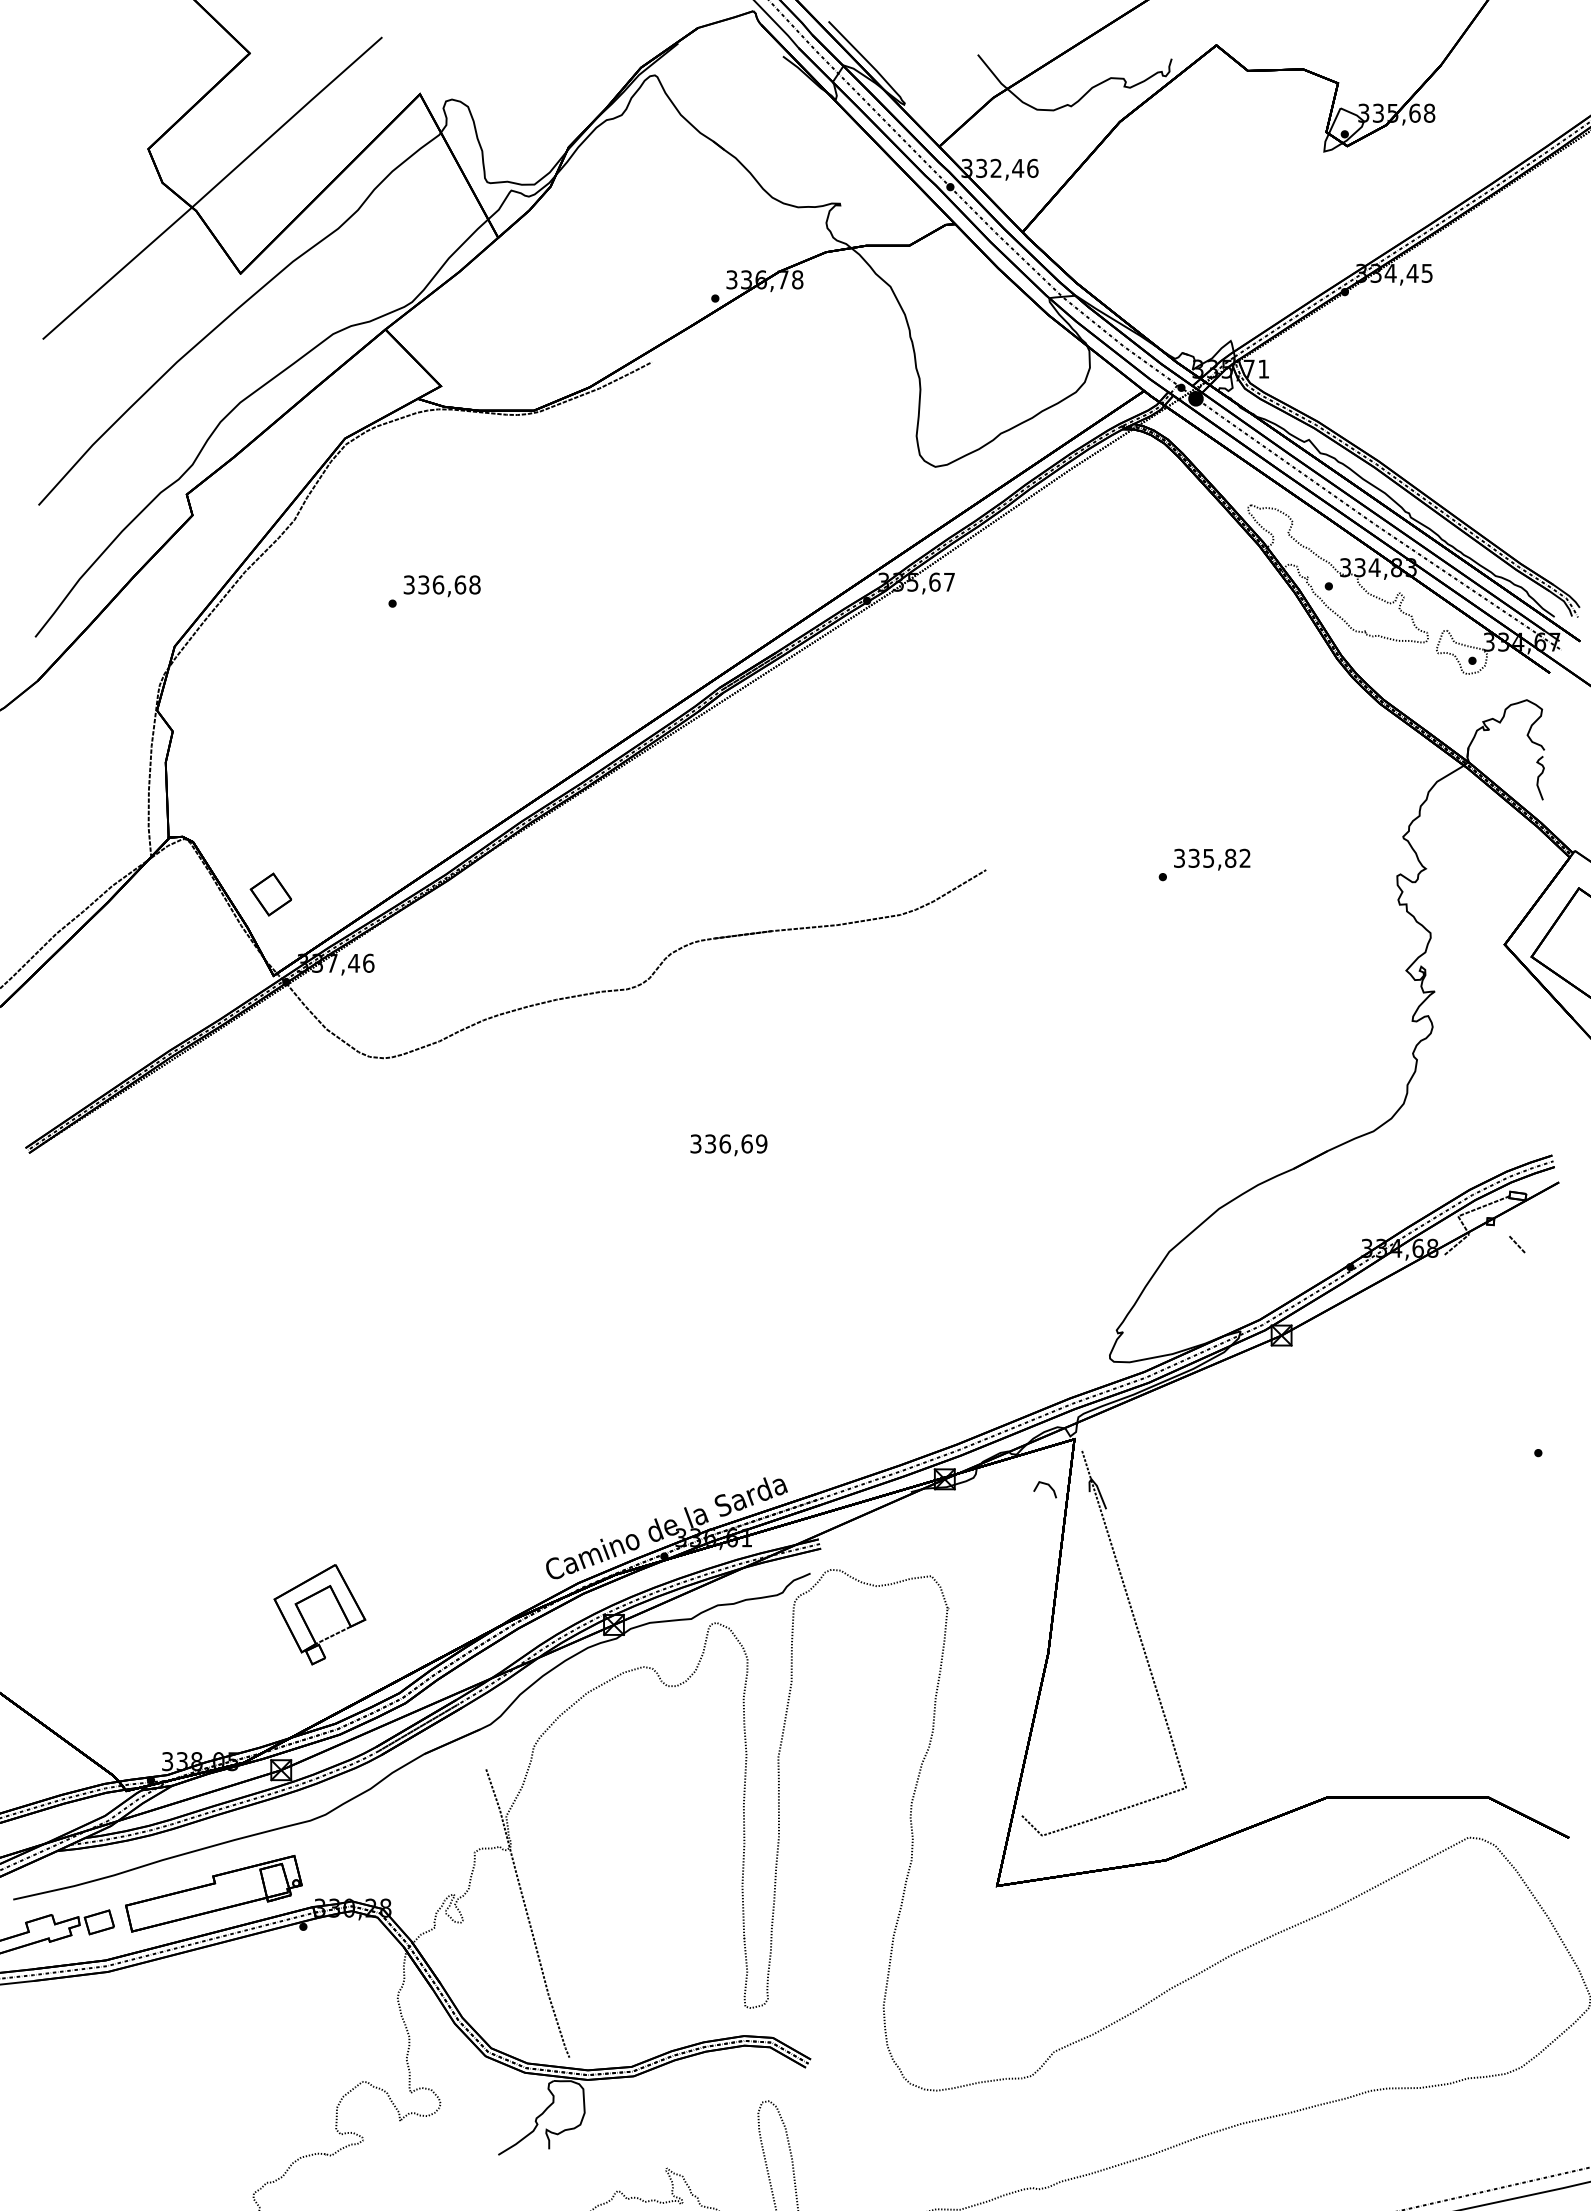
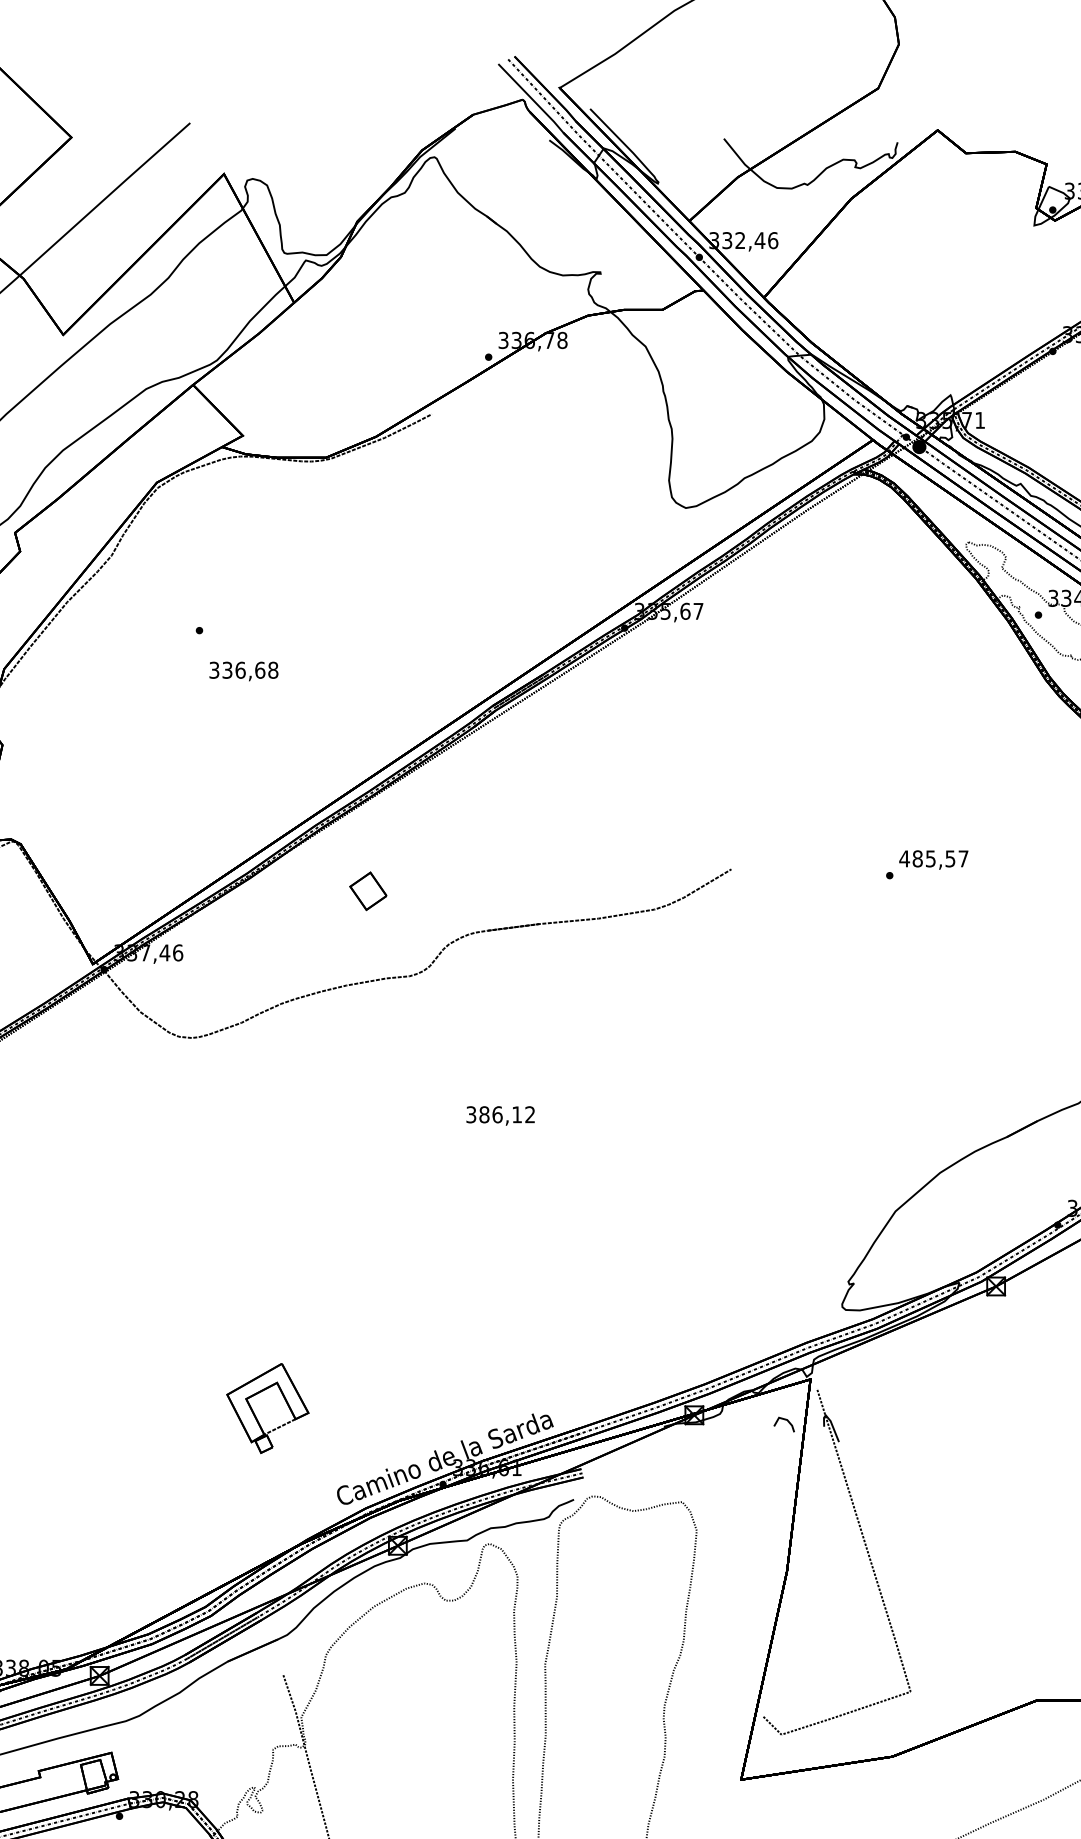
text: (441, 586) -> (243, 671), moved
text: (1211, 857) -> (933, 858), 335,82 -> 485,57
part: (270, 894) -> (367, 891), moved
text: (736, 1143) -> (507, 1114), 336,69 -> 386,12
part: (305, 1620) -> (254, 1413), moved

